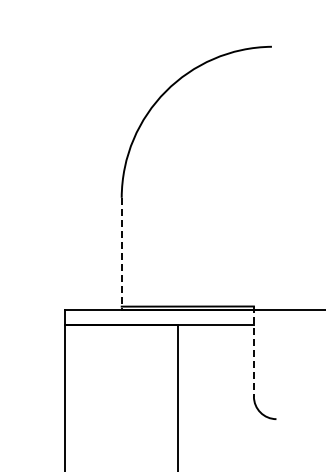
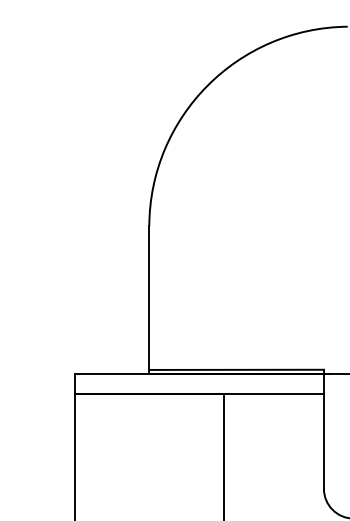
line: (121, 253) -> (149, 299), dashed -> solid
line: (253, 352) -> (323, 430), dashed -> solid

